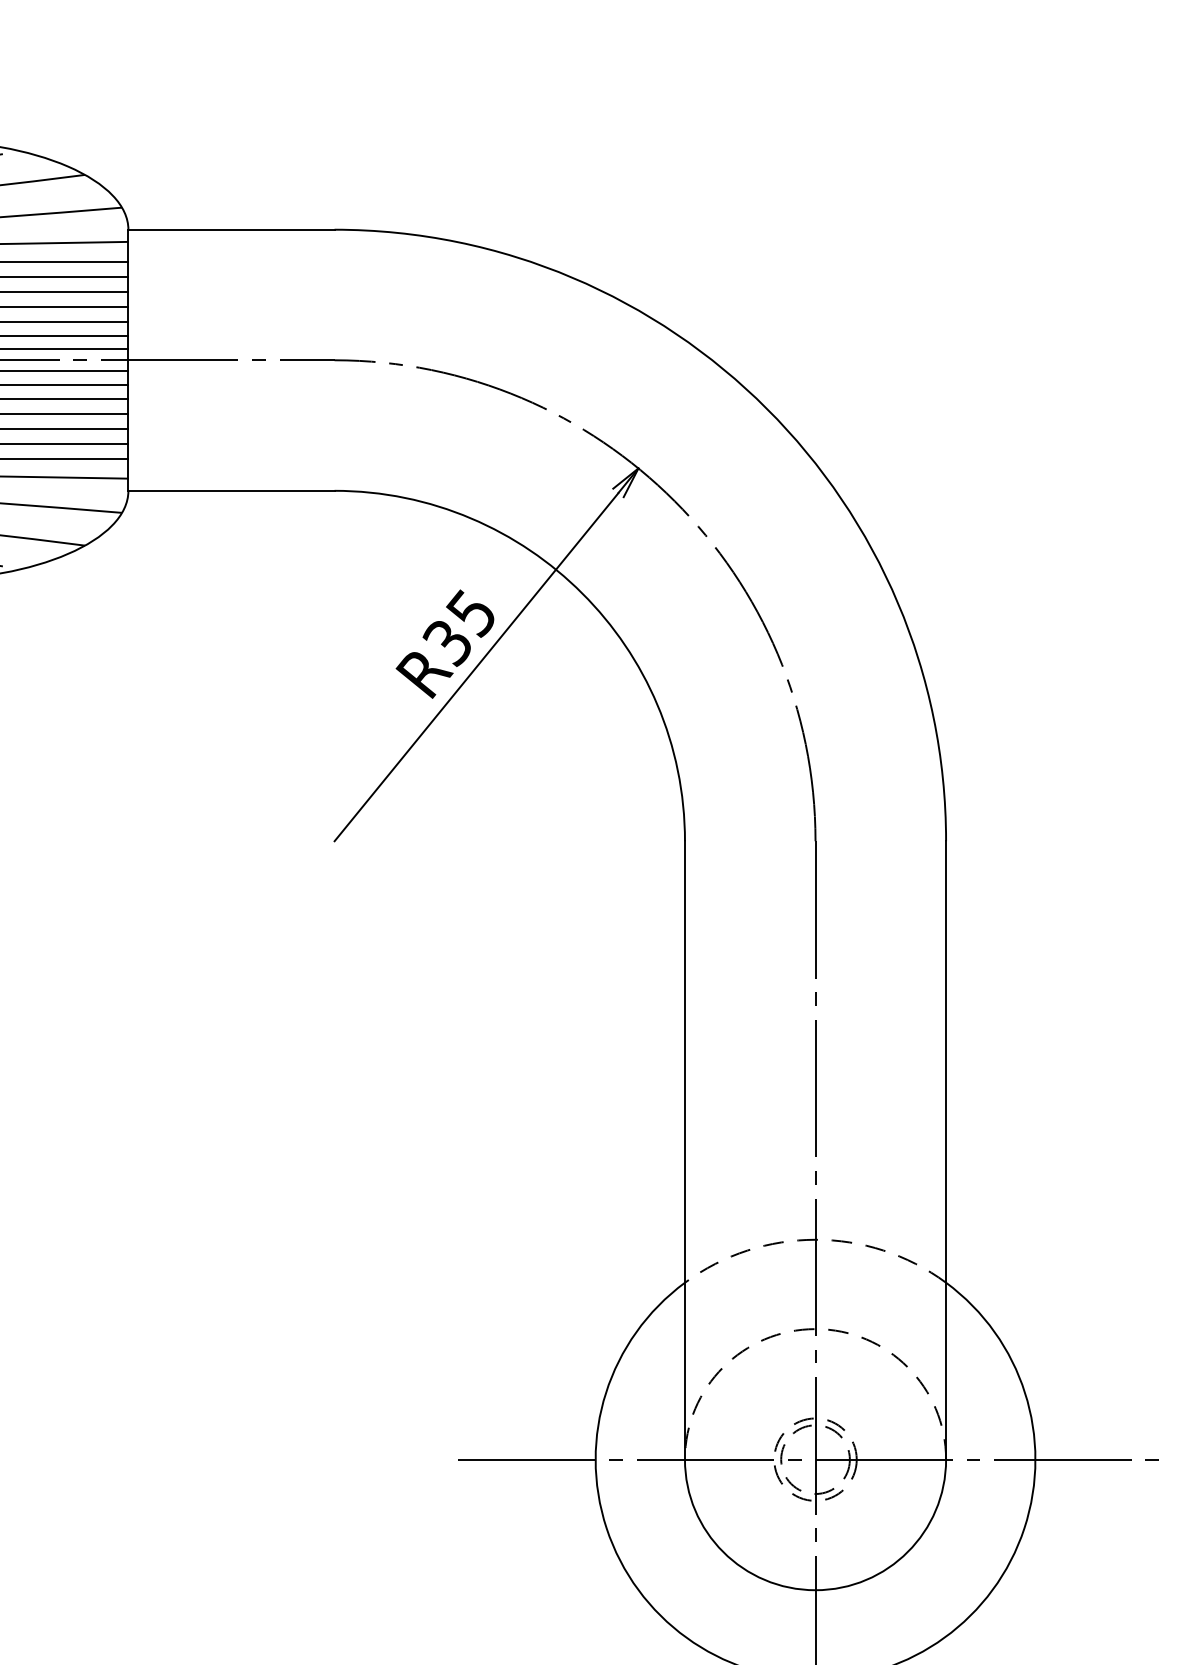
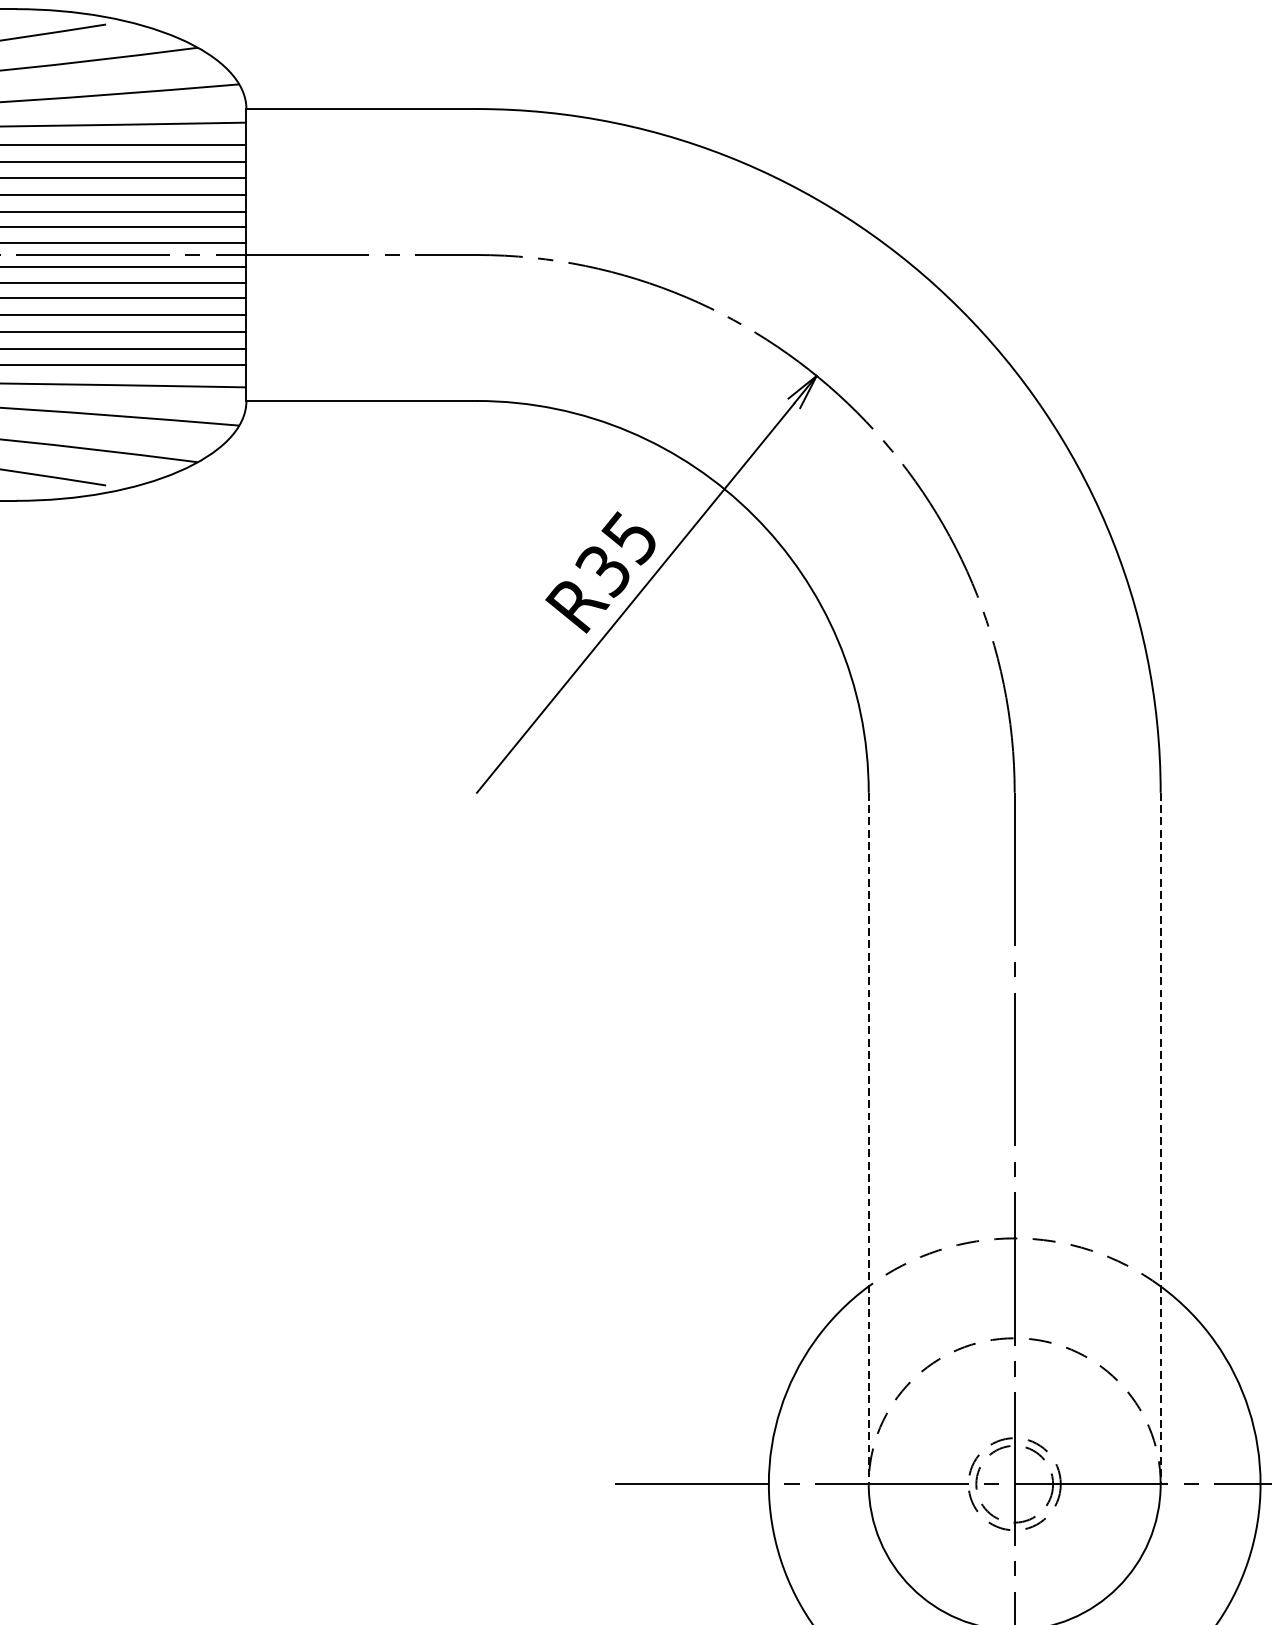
line: (684, 1150) -> (868, 1138), solid -> dashed
line: (946, 1150) -> (1161, 1138), solid -> dashed

